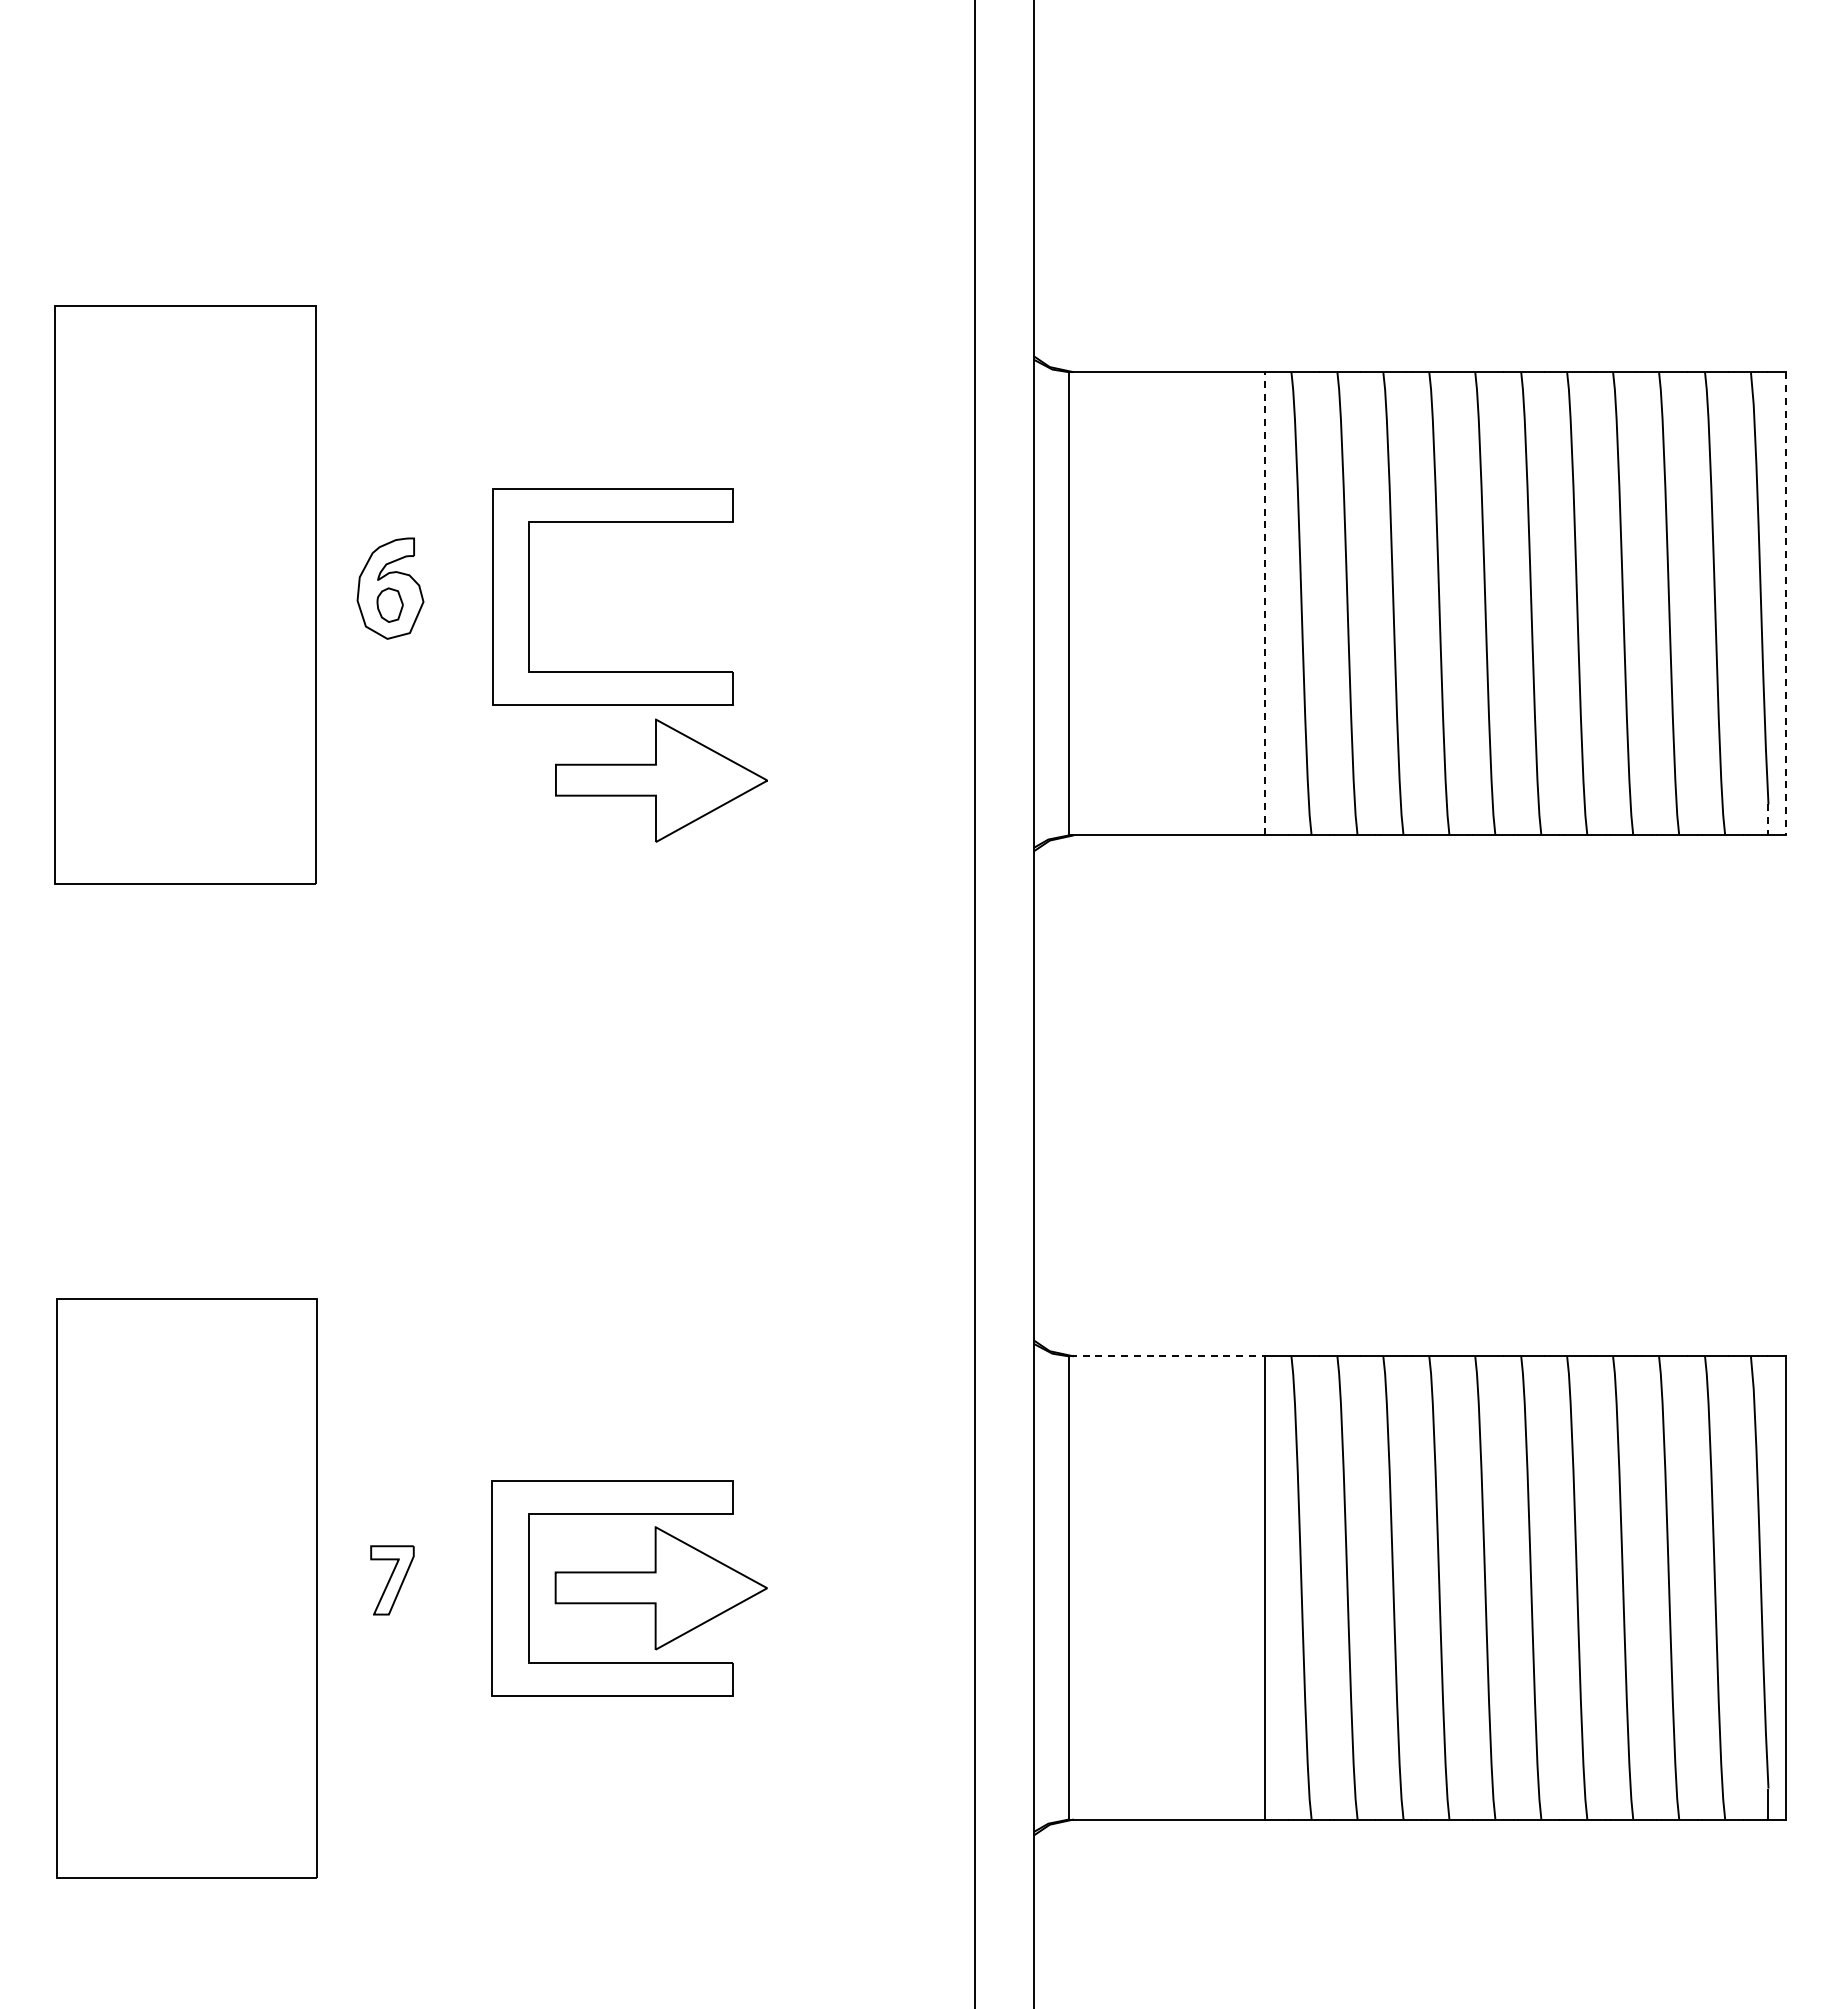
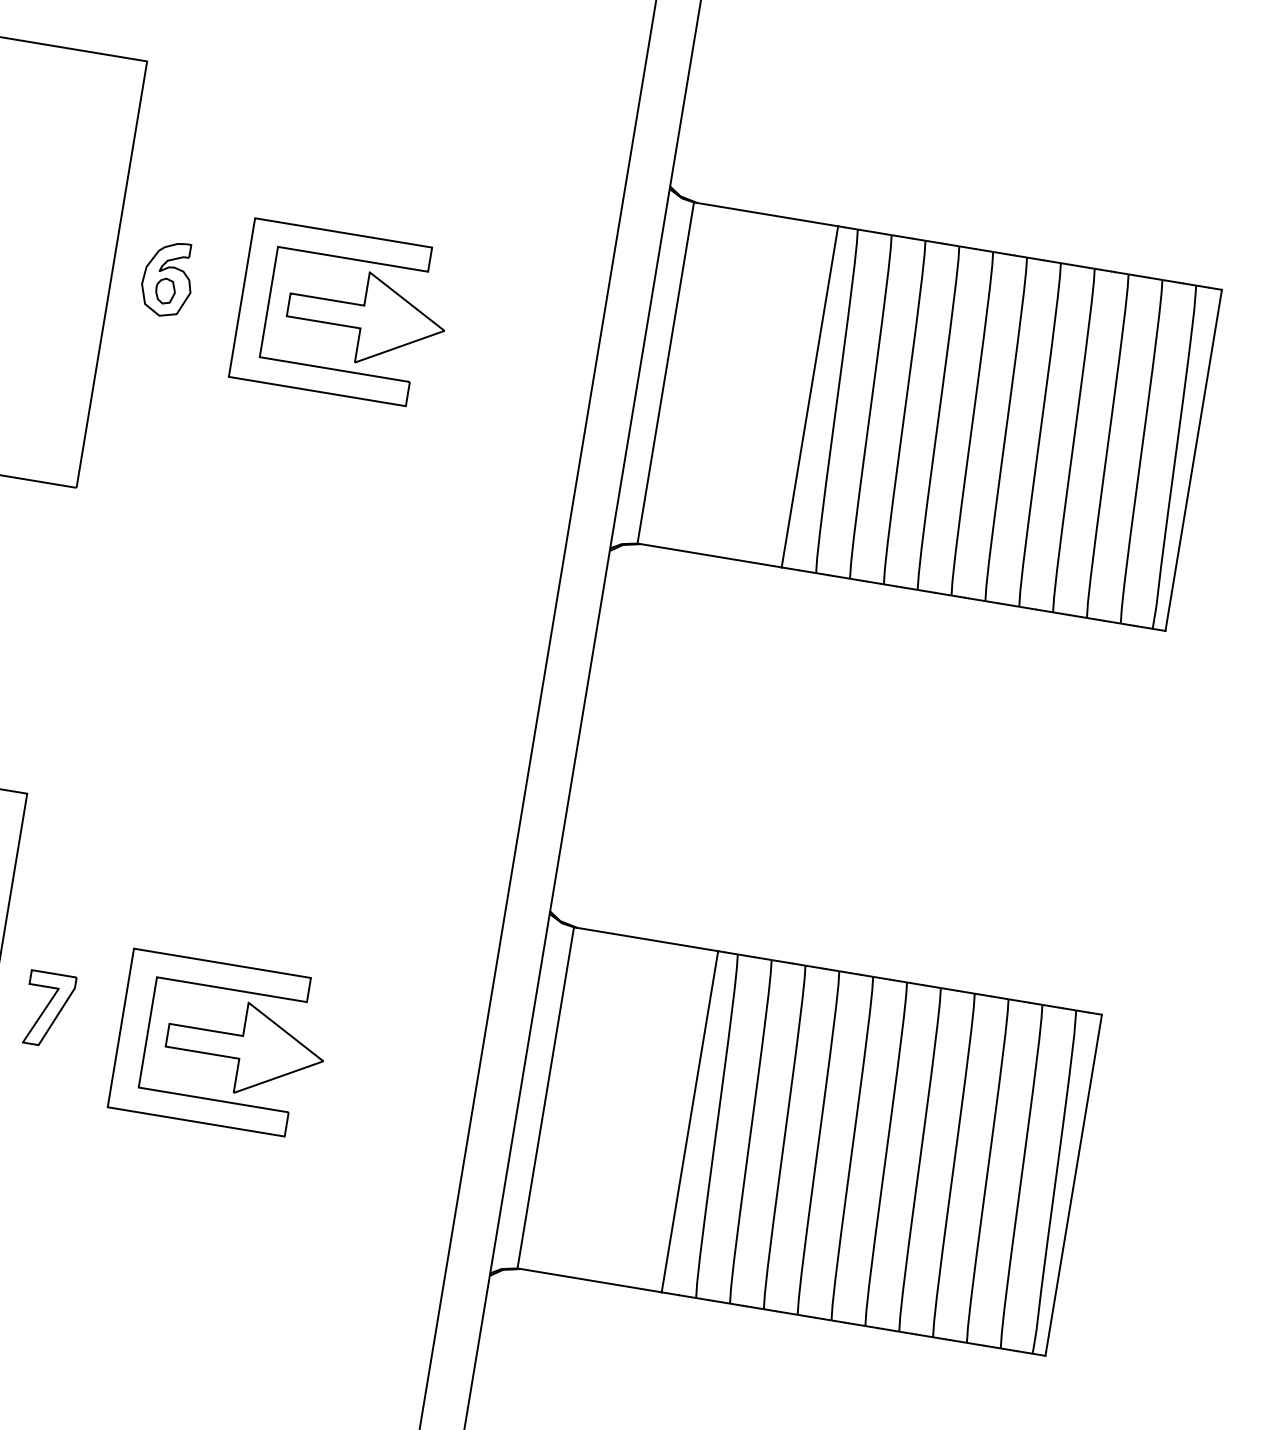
line: (1264, 603) -> (809, 396), dashed -> solid
line: (1785, 603) -> (1193, 460), dashed -> solid
part: (661, 780) -> (366, 317), moved
line: (1768, 821) -> (1154, 618), dashed -> solid
line: (1167, 1356) -> (646, 939), dashed -> solid
part: (392, 1580) -> (48, 1009), size x1.43

